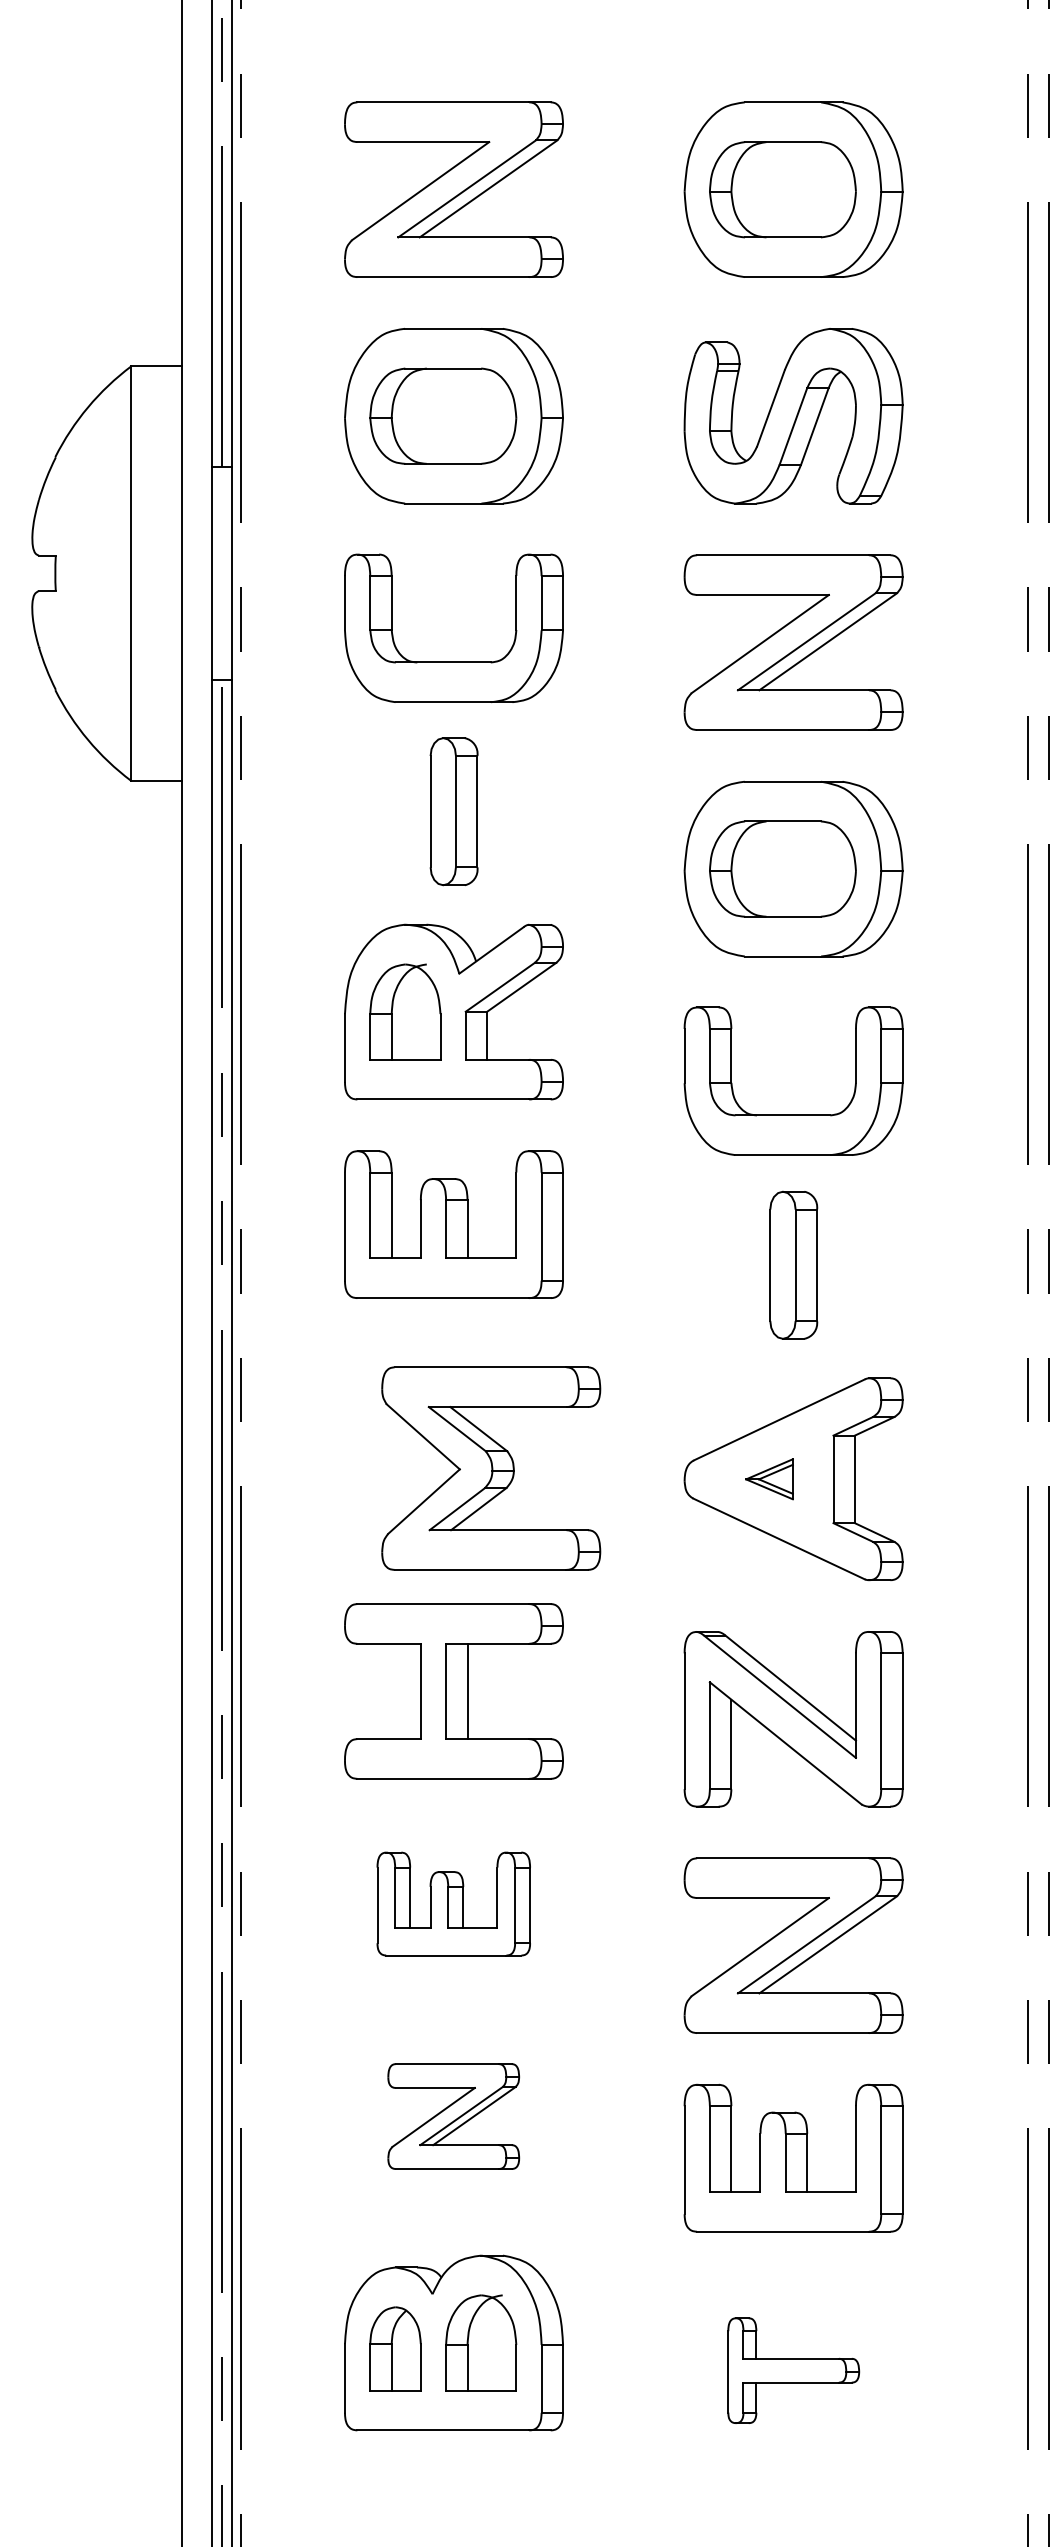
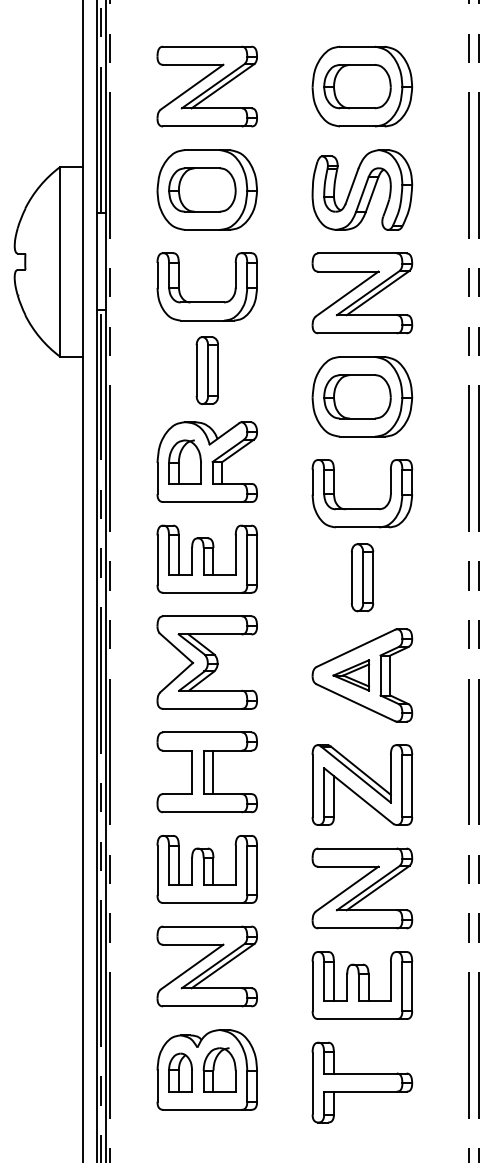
part: (489, 1468) -> (206, 662), moved
part: (769, 1479) -> (351, 675), size x1.67
part: (452, 1904) -> (206, 869), size x1.43
part: (452, 2116) -> (206, 966), size x1.67
part: (793, 2370) -> (362, 1082), size x1.67

